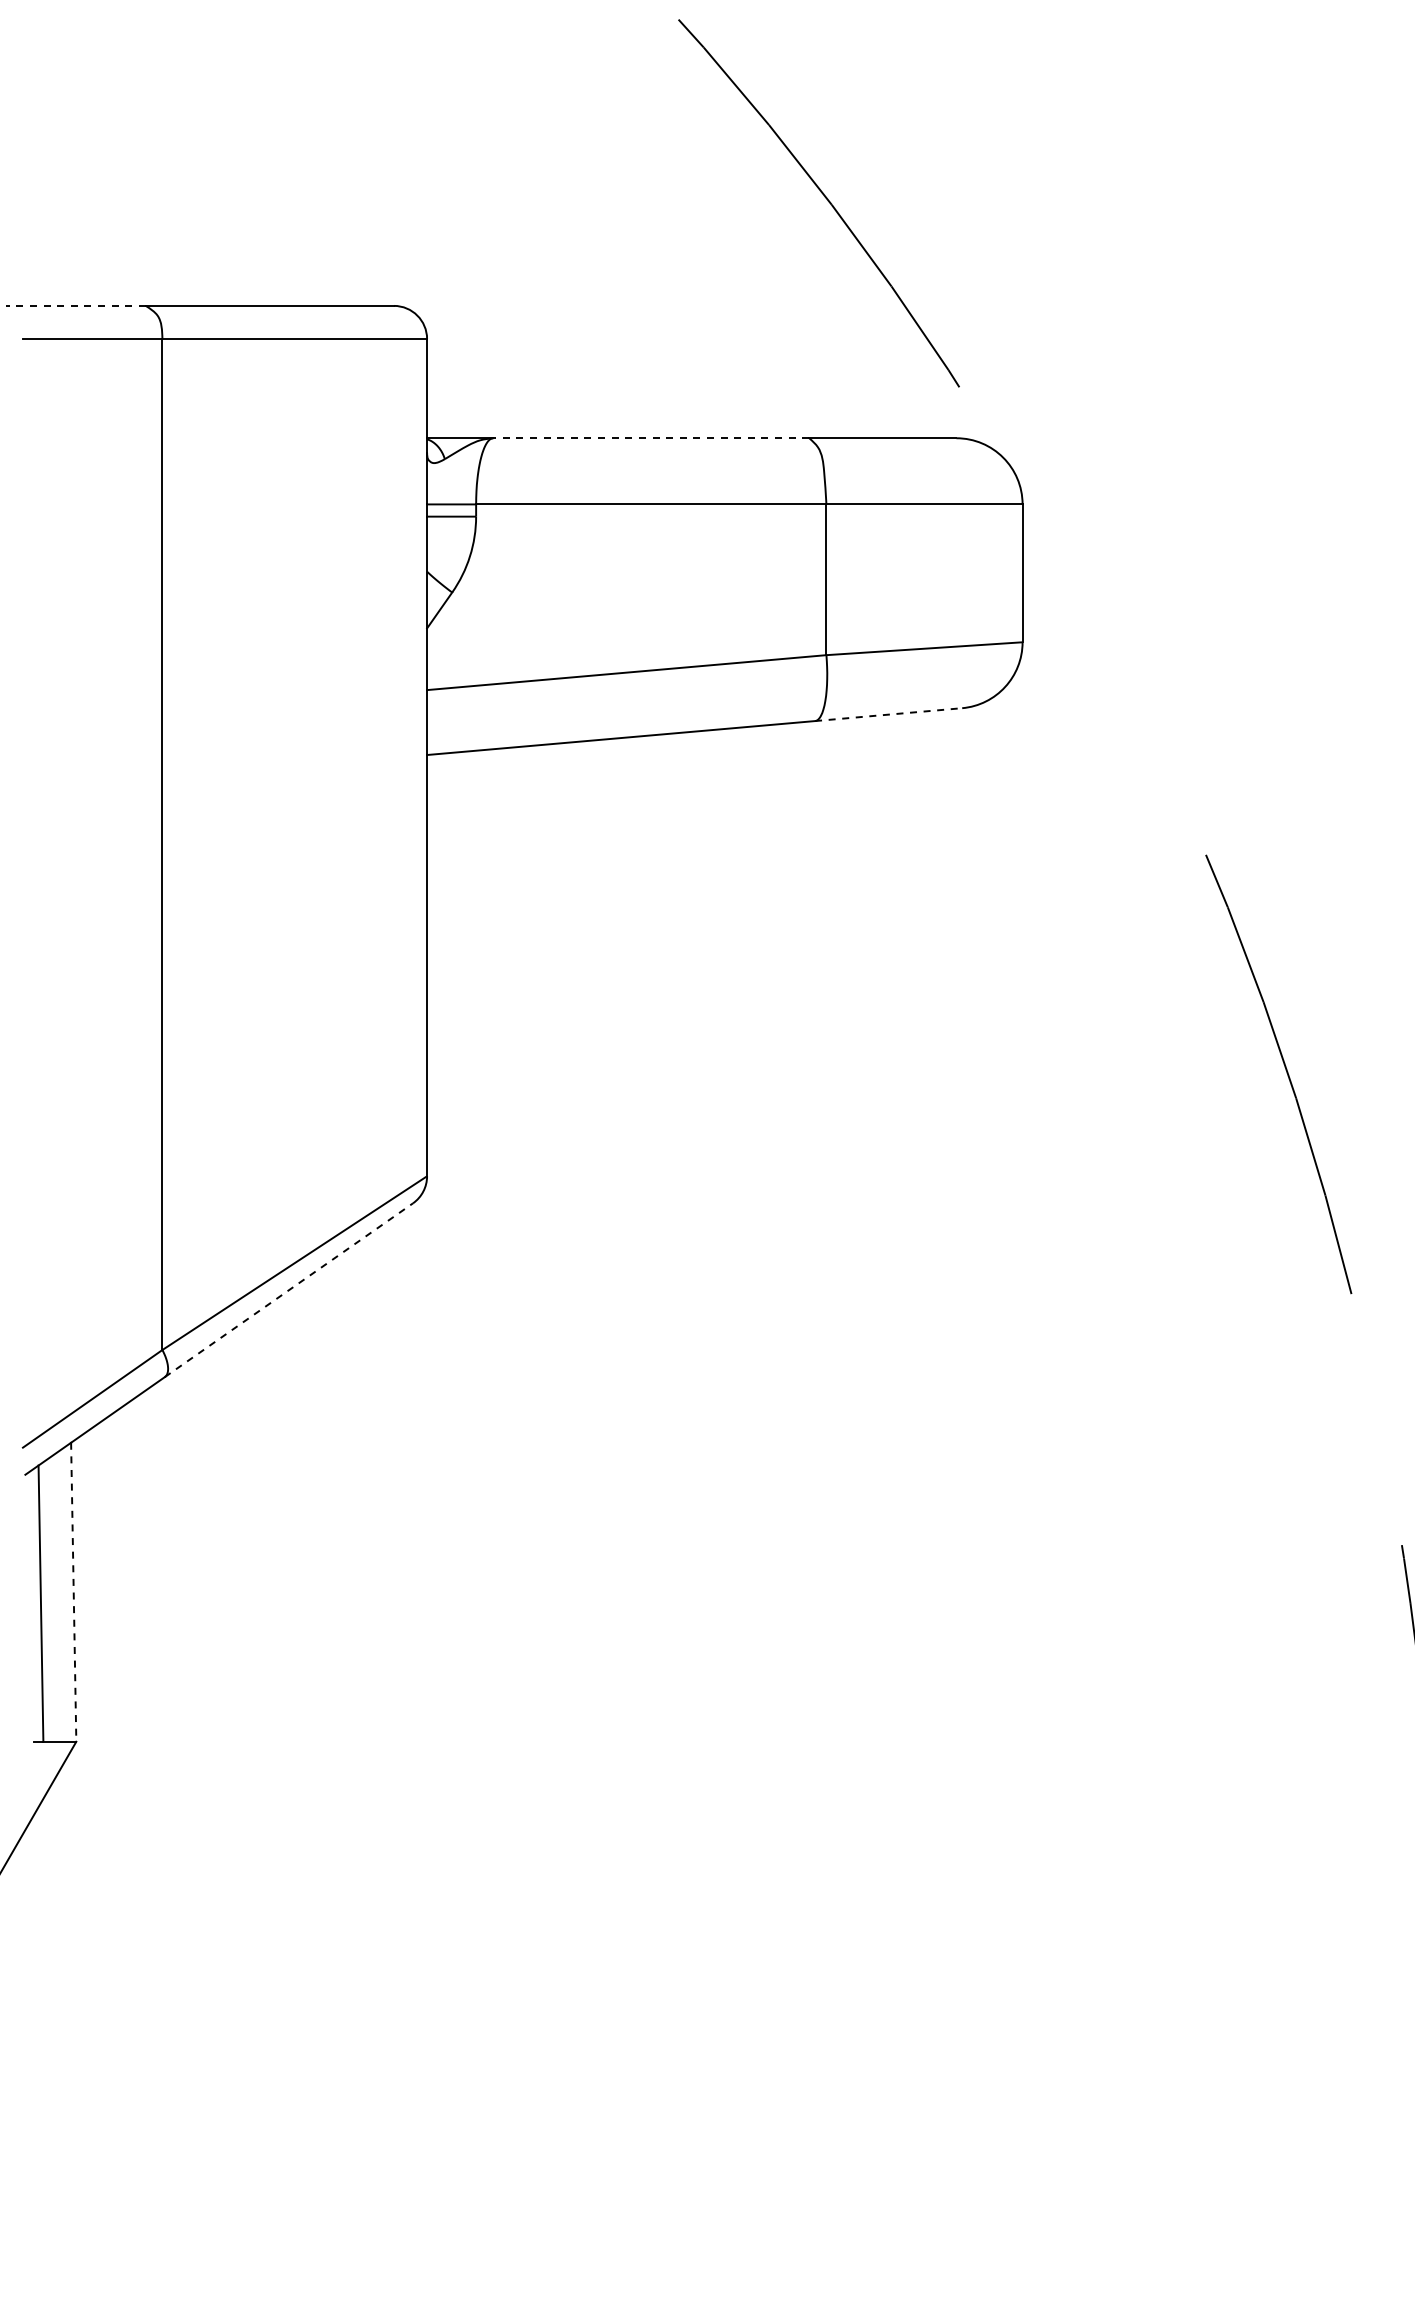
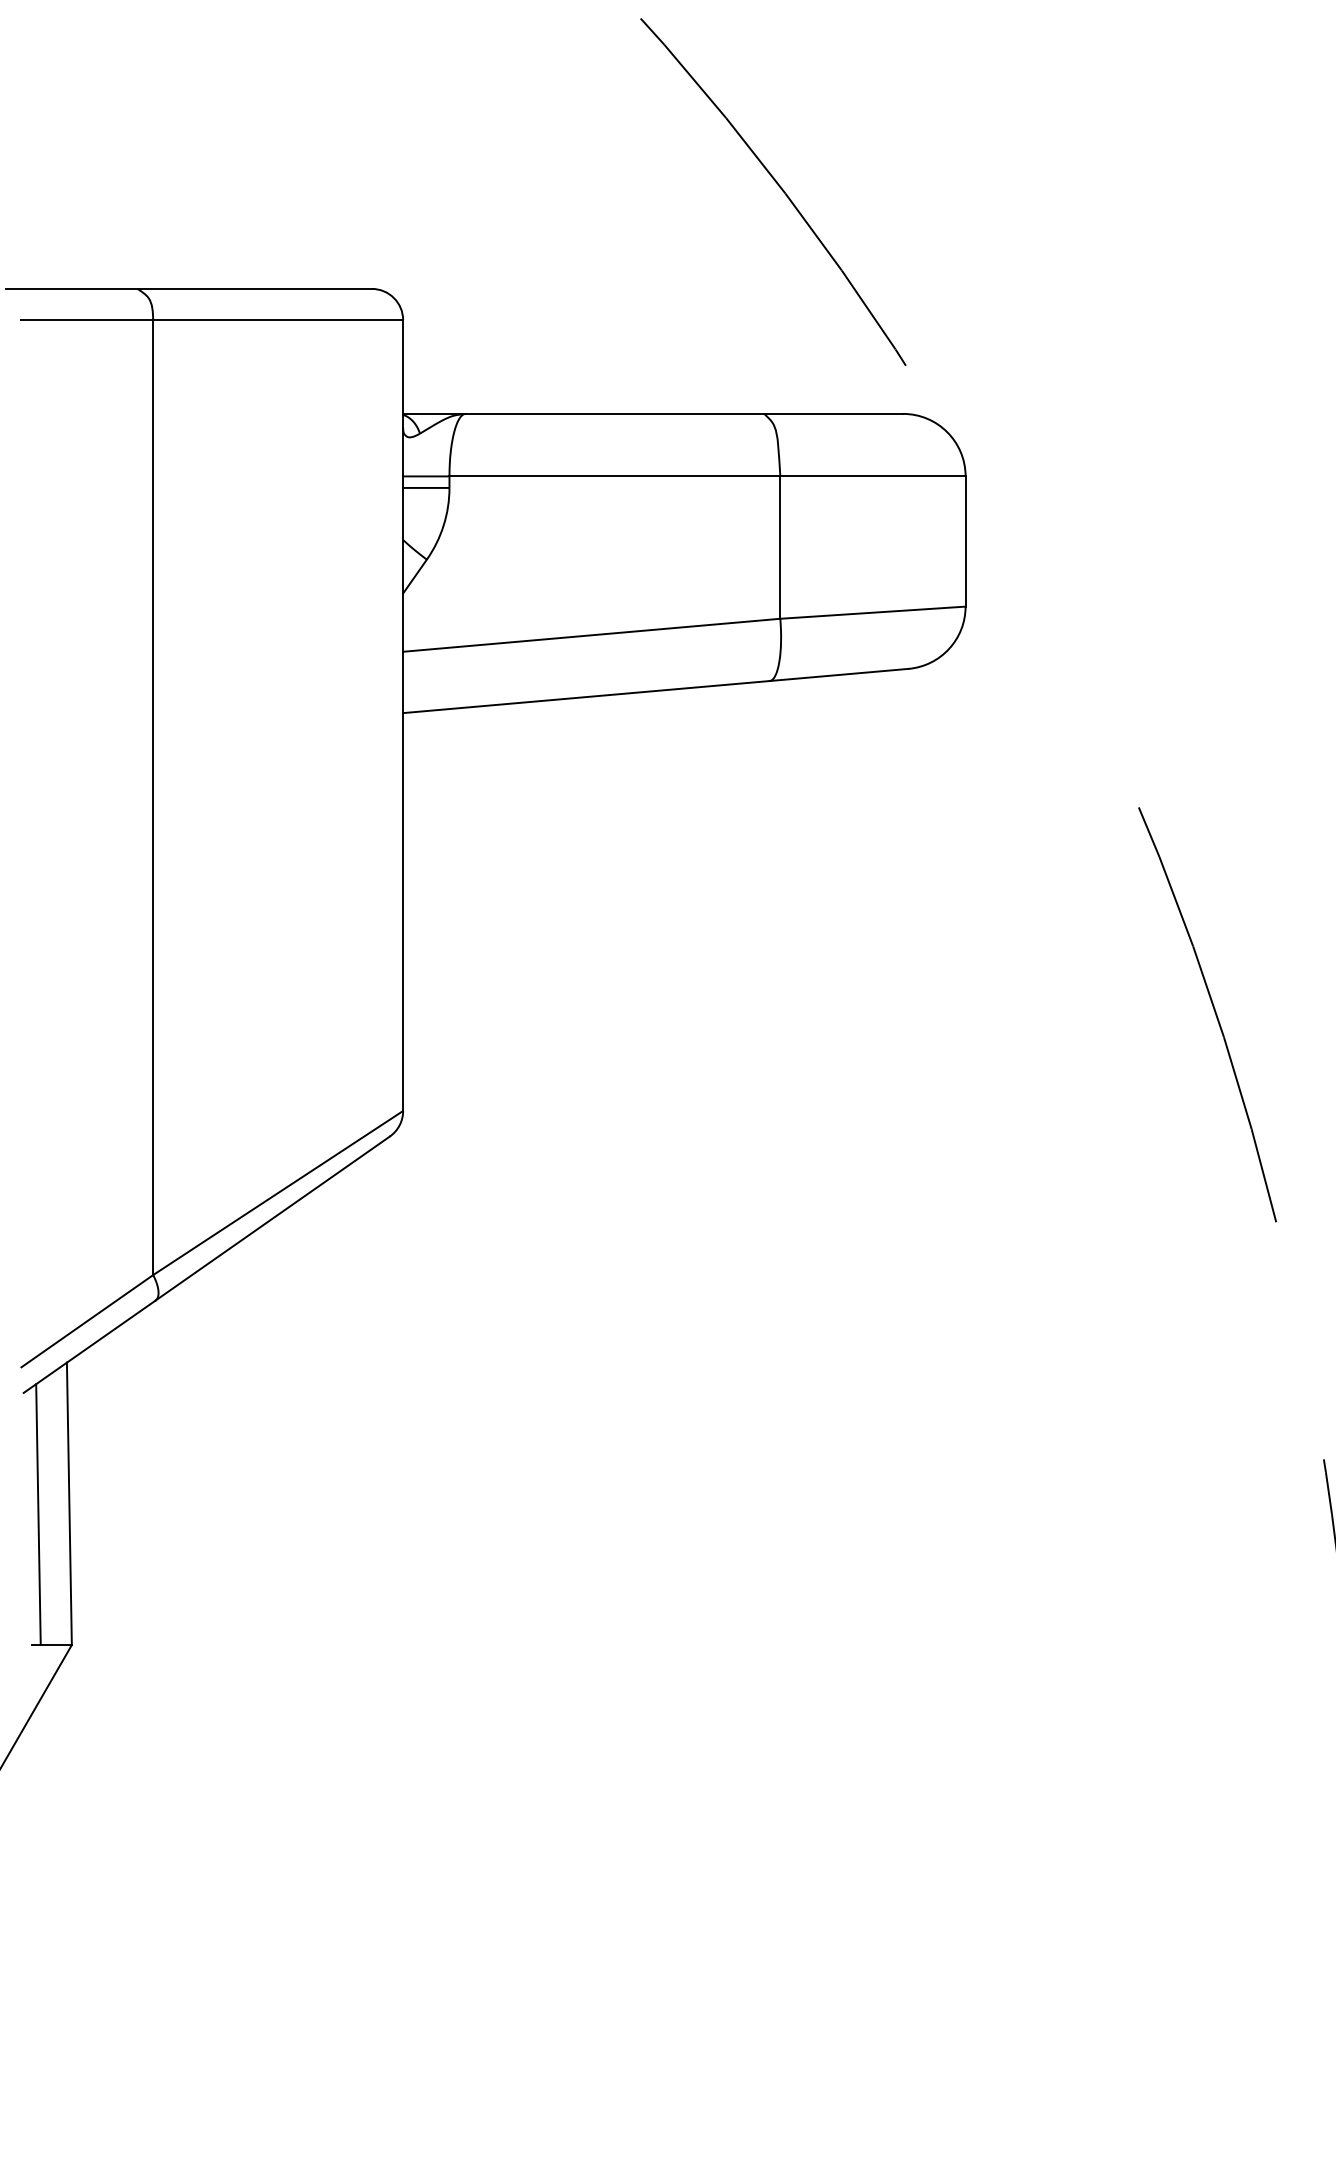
line: (76, 305) -> (72, 288), dashed -> solid
line: (650, 438) -> (614, 414), dashed -> solid
line: (888, 714) -> (838, 674), dashed -> solid
line: (289, 1289) -> (273, 1217), dashed -> solid
line: (73, 1592) -> (69, 1504), dashed -> solid

